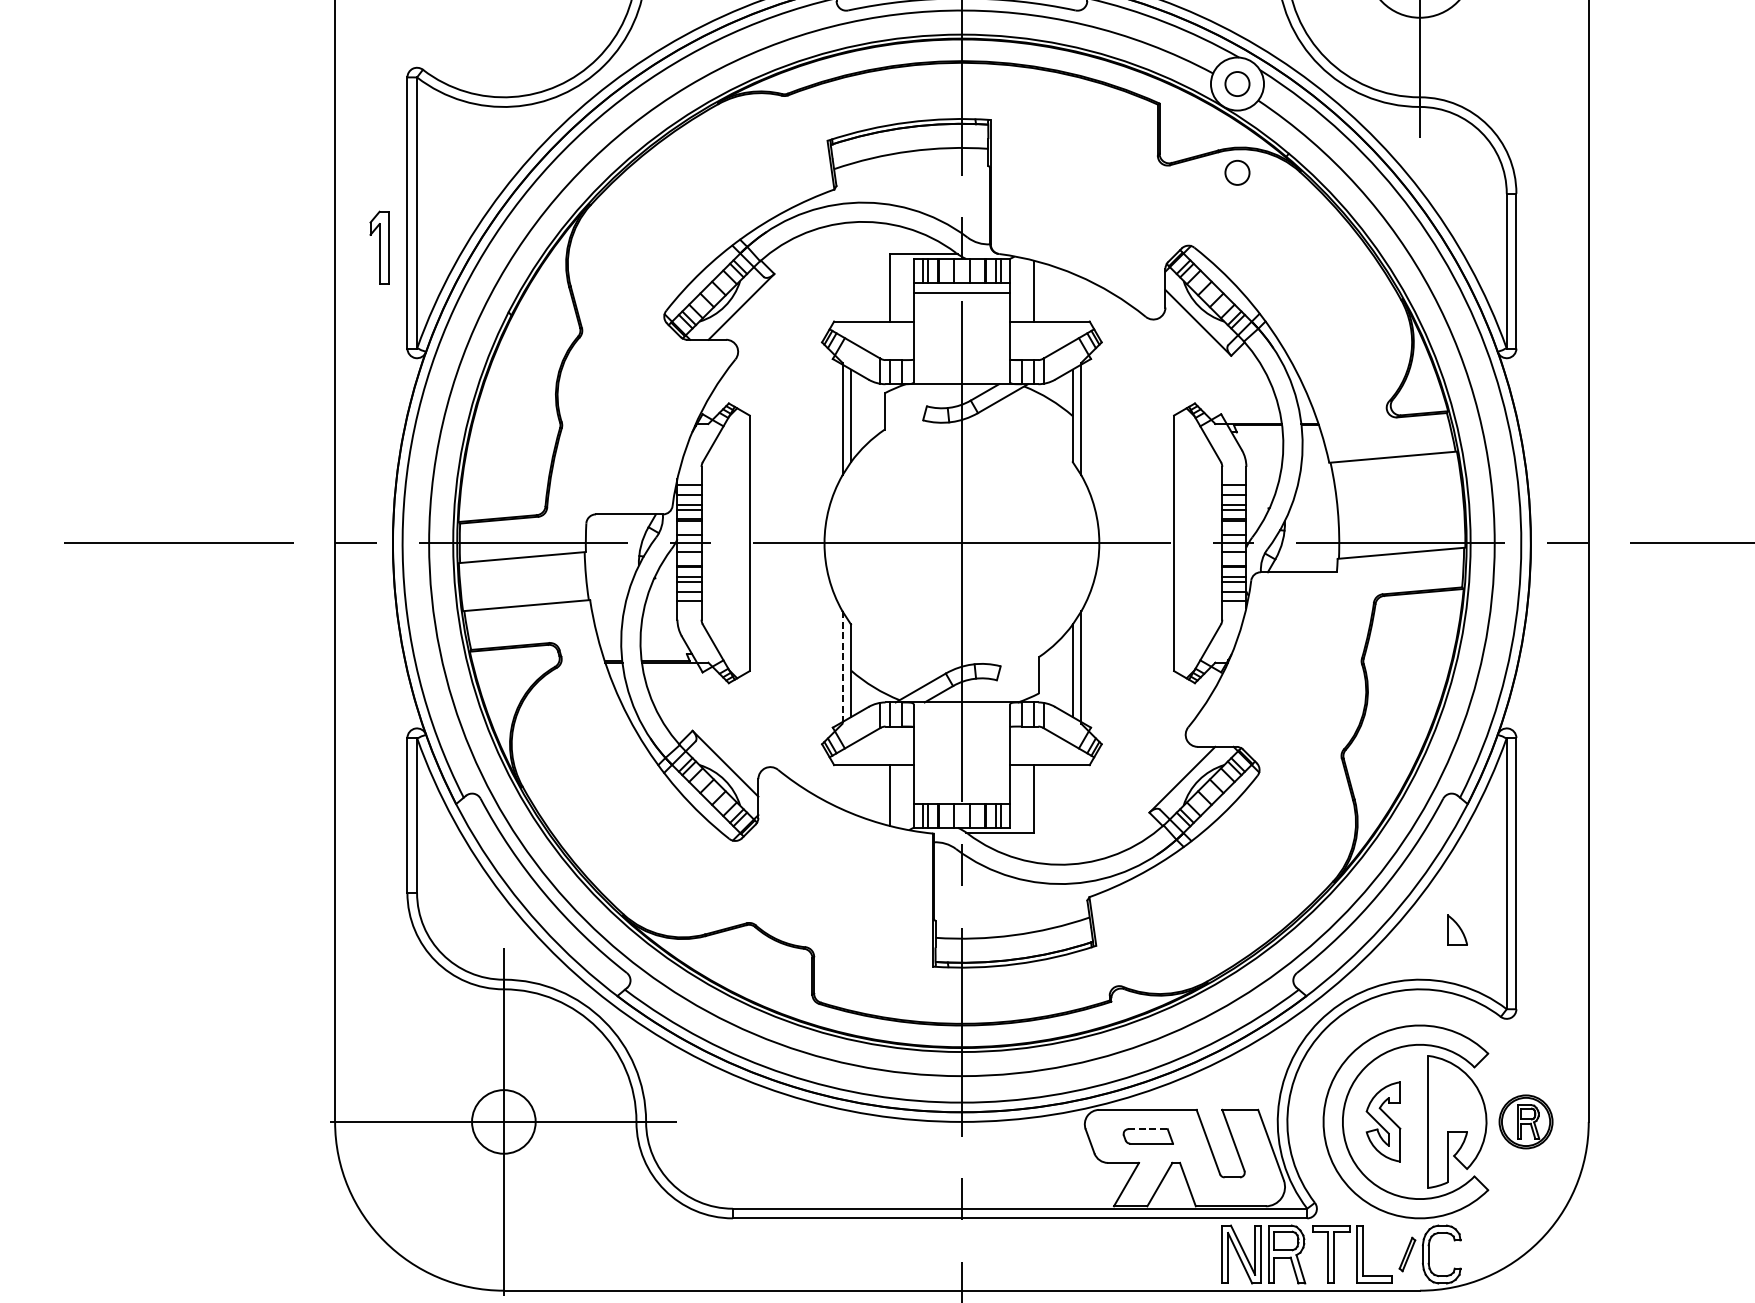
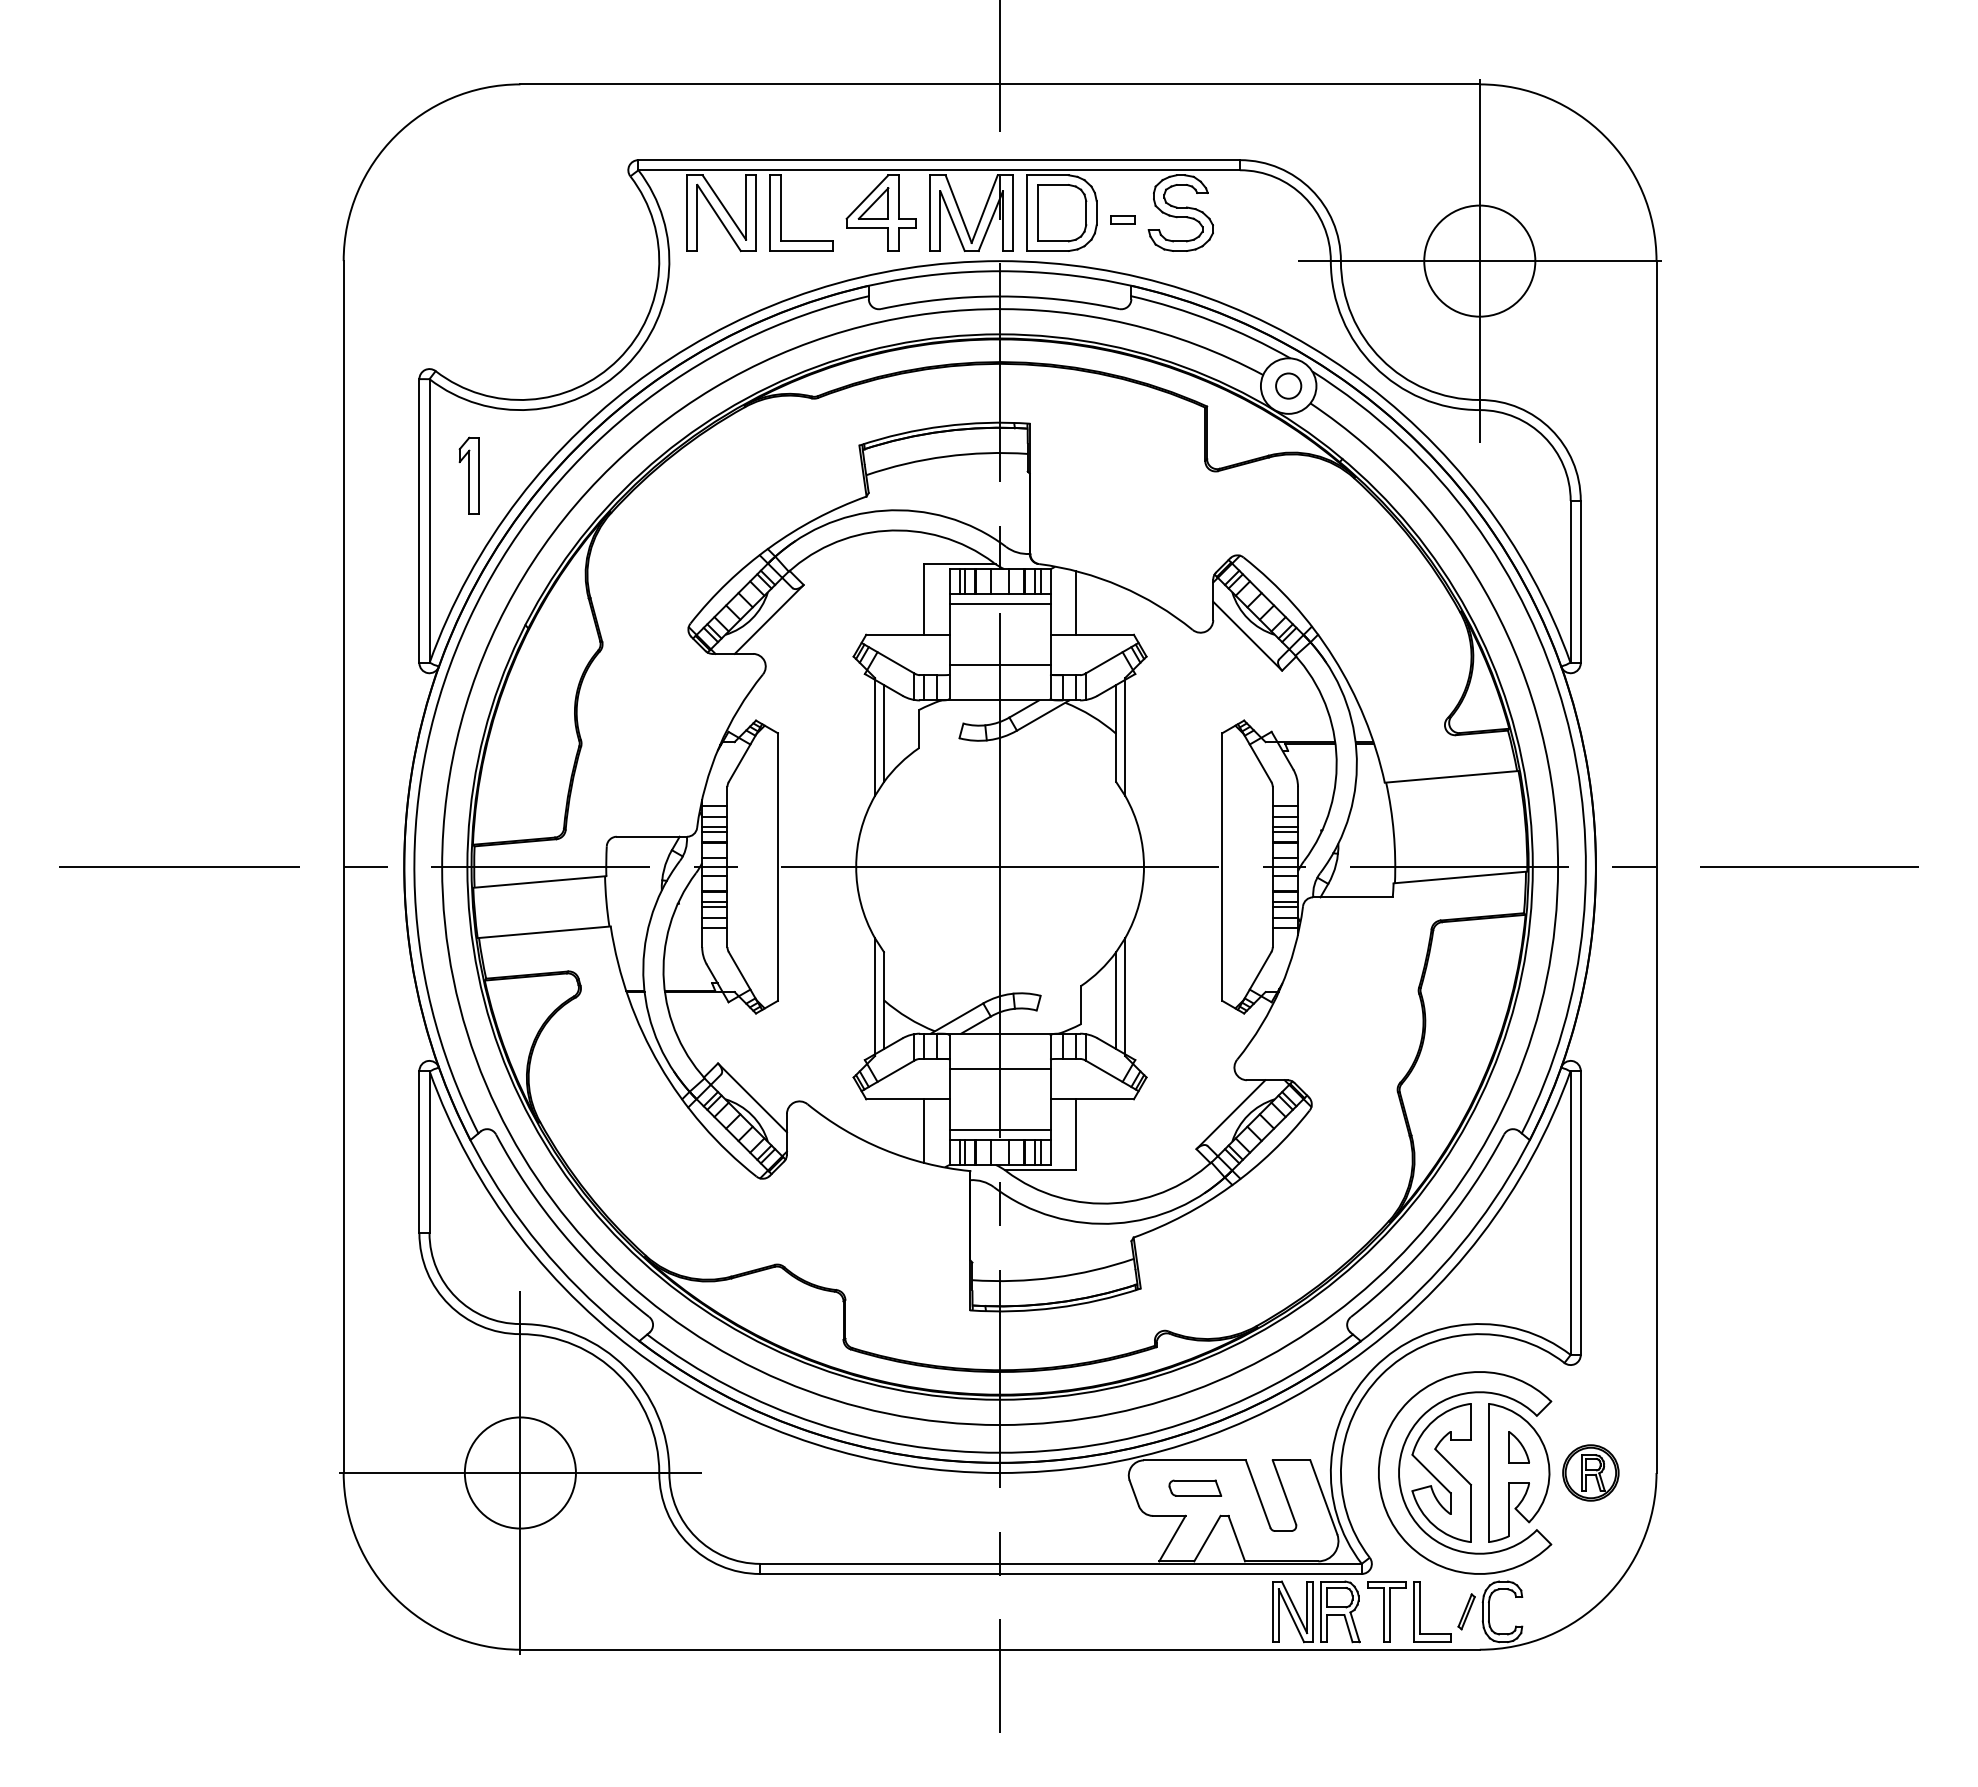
circle: (1237, 172) -> (1288, 478), removed
part: (378, 247) -> (468, 475), moved
line: (961, 350) -> (999, 665), added
line: (842, 667) -> (875, 997), dashed -> solid
line: (961, 736) -> (999, 1069), added
line: (961, 793) -> (999, 1129), added
part: (1456, 930) -> (1518, 1447), moved
circle: (502, 1121) -> (519, 1472), size x1.67
part: (1383, 1121) -> (1441, 1472), size x1.67
line: (1148, 1129) -> (1195, 1480), dashed -> solid

